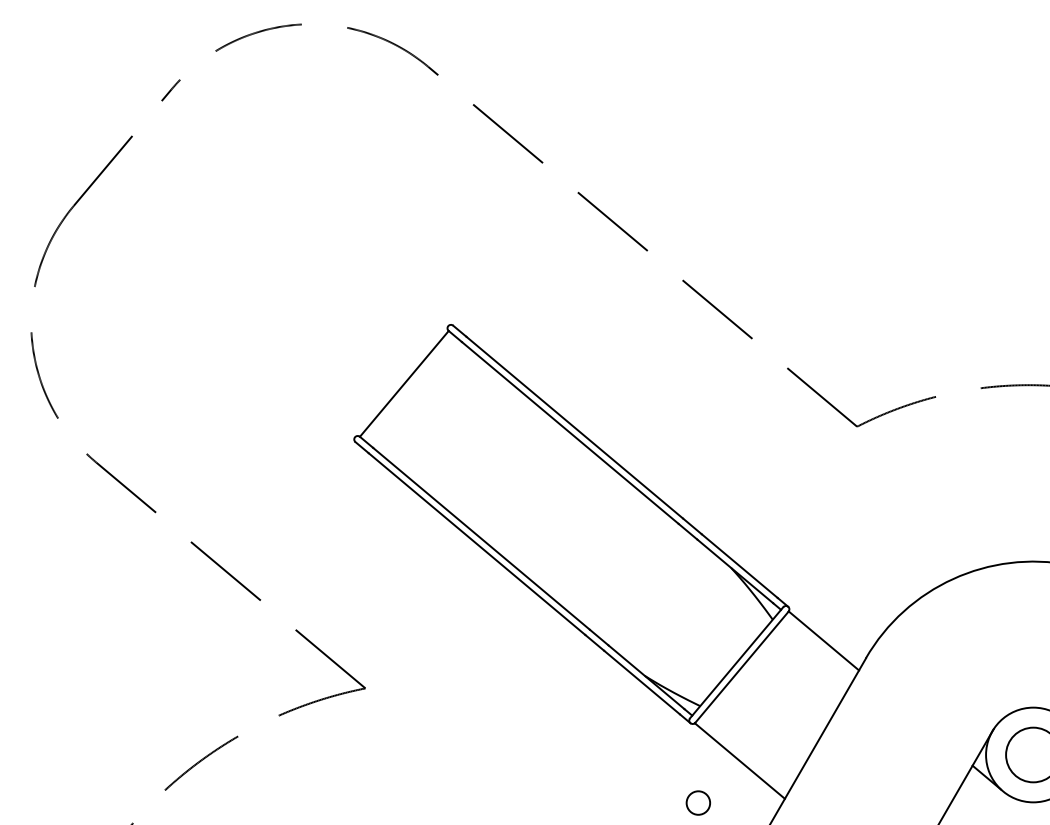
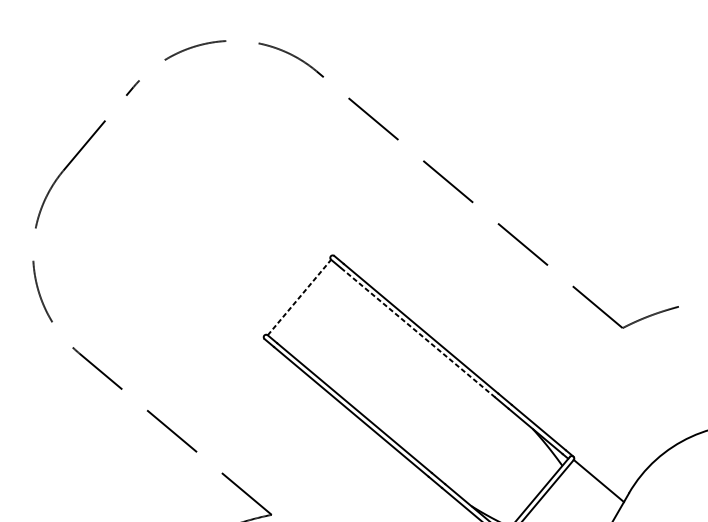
line: (404, 383) -> (299, 297), solid -> dashed
line: (569, 432) -> (417, 332), solid -> dashed

